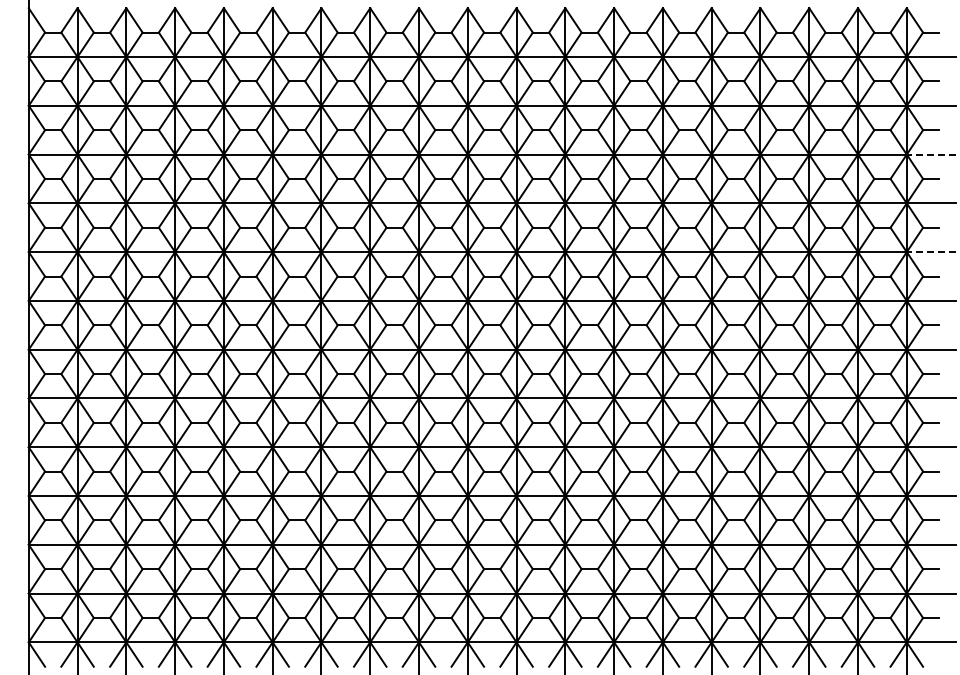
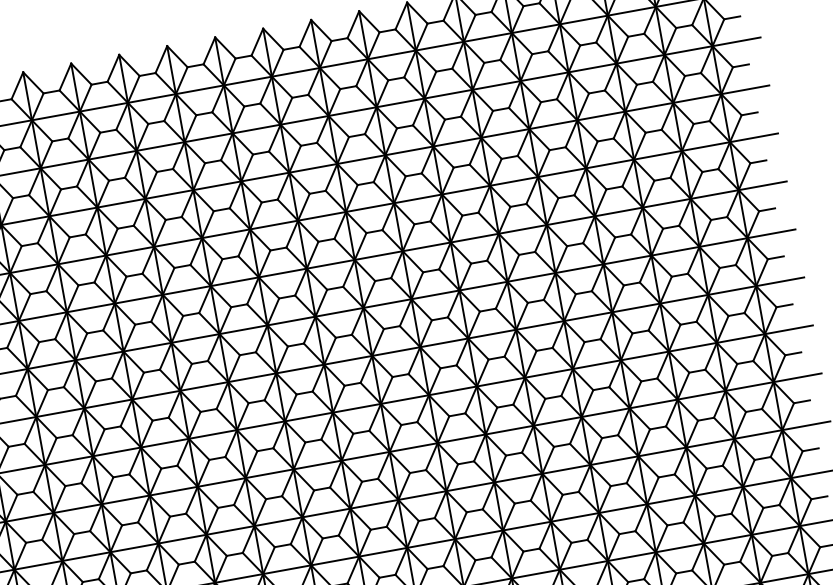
line: (930, 154) -> (744, 89), dashed -> solid
line: (930, 252) -> (762, 186), dashed -> solid

